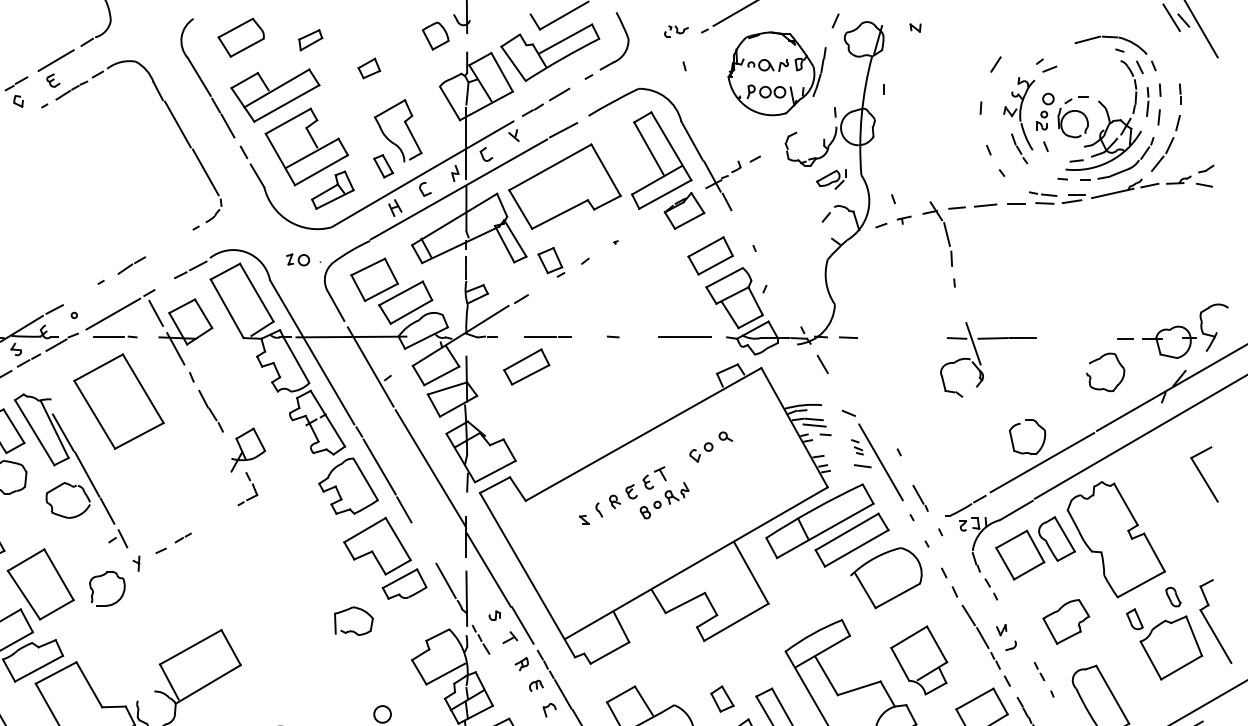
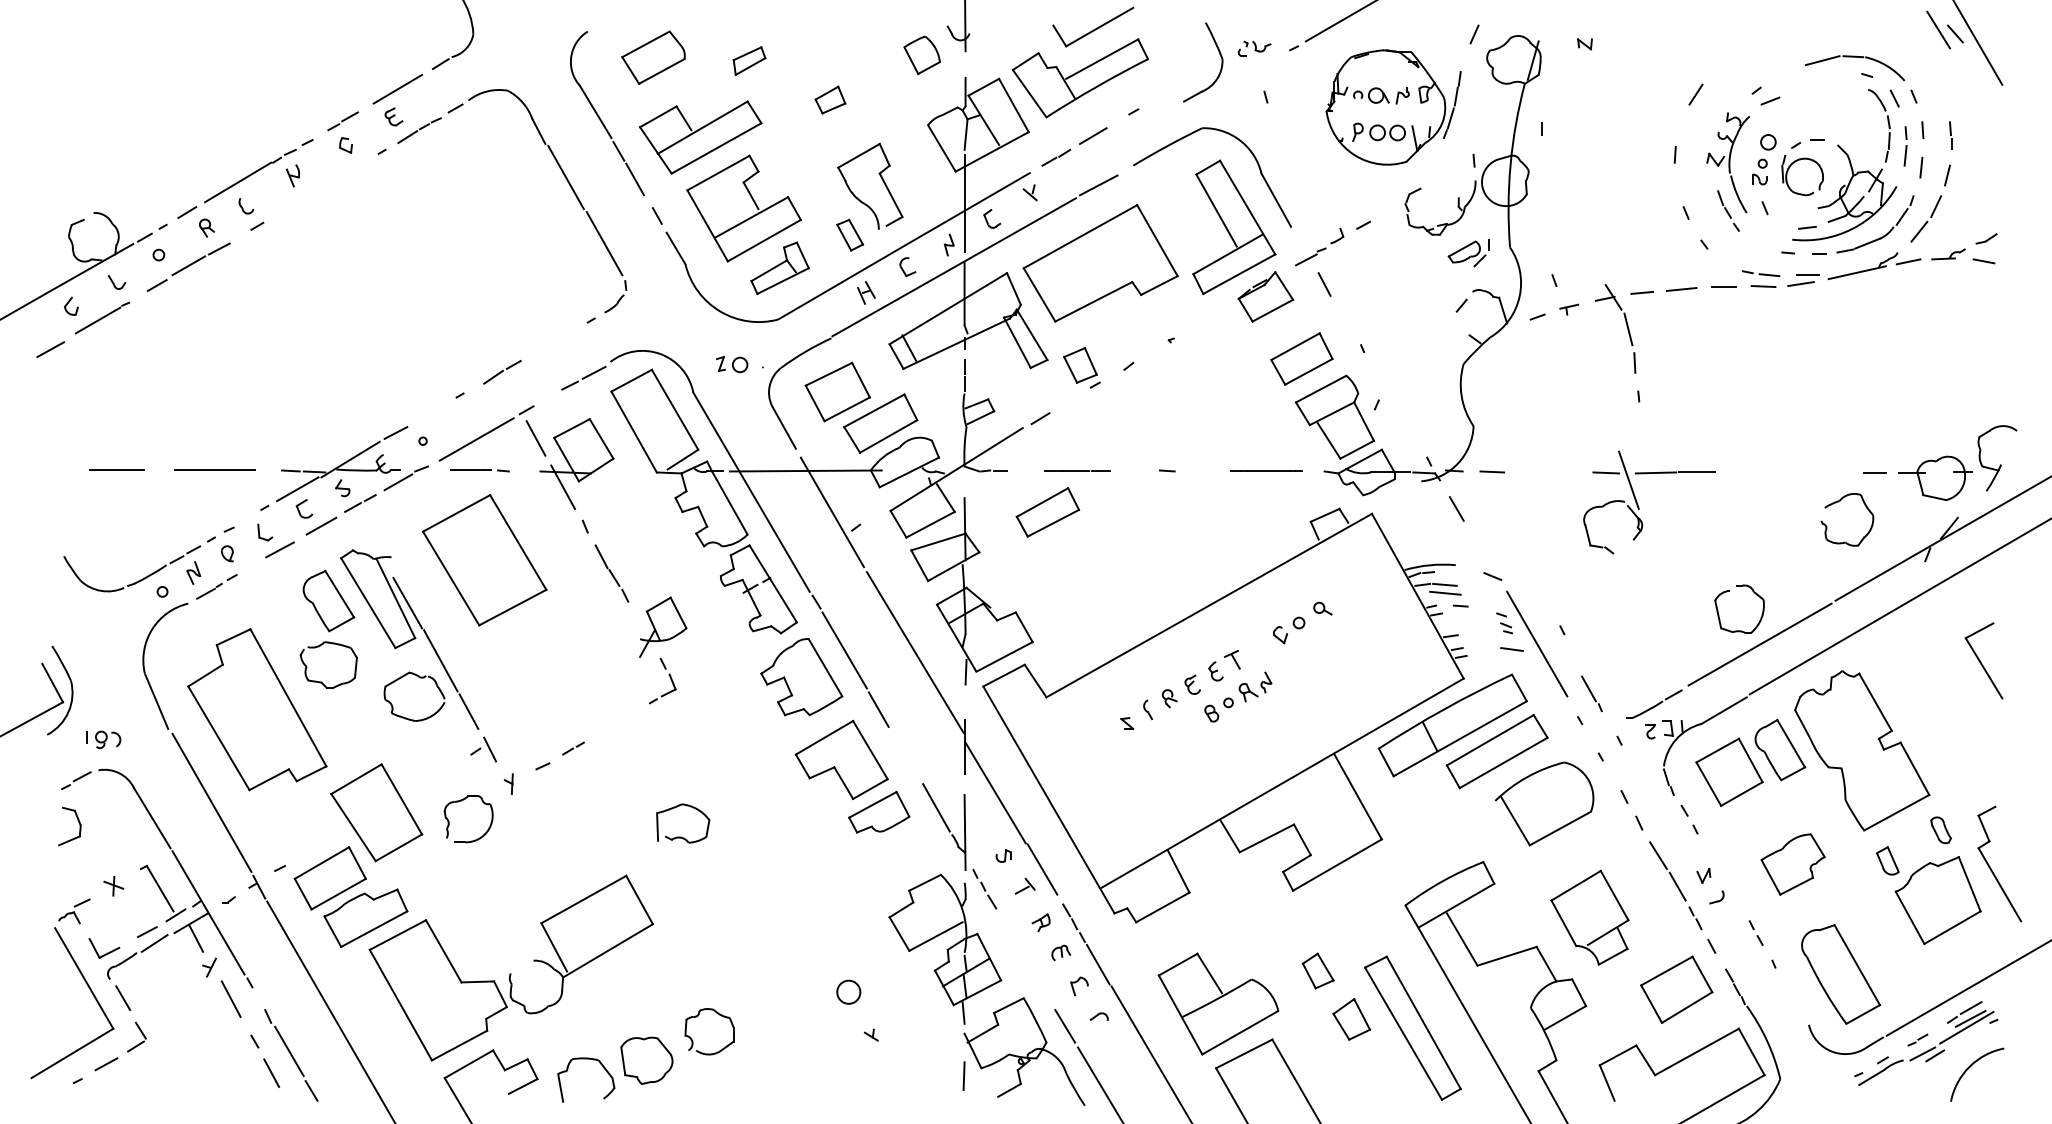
part: (627, 37) -> (1220, 57), moved
line: (712, 176) -> (1304, 249), removed
part: (980, 361) -> (1638, 504), moved
part: (352, 630) -> (681, 836), moved

